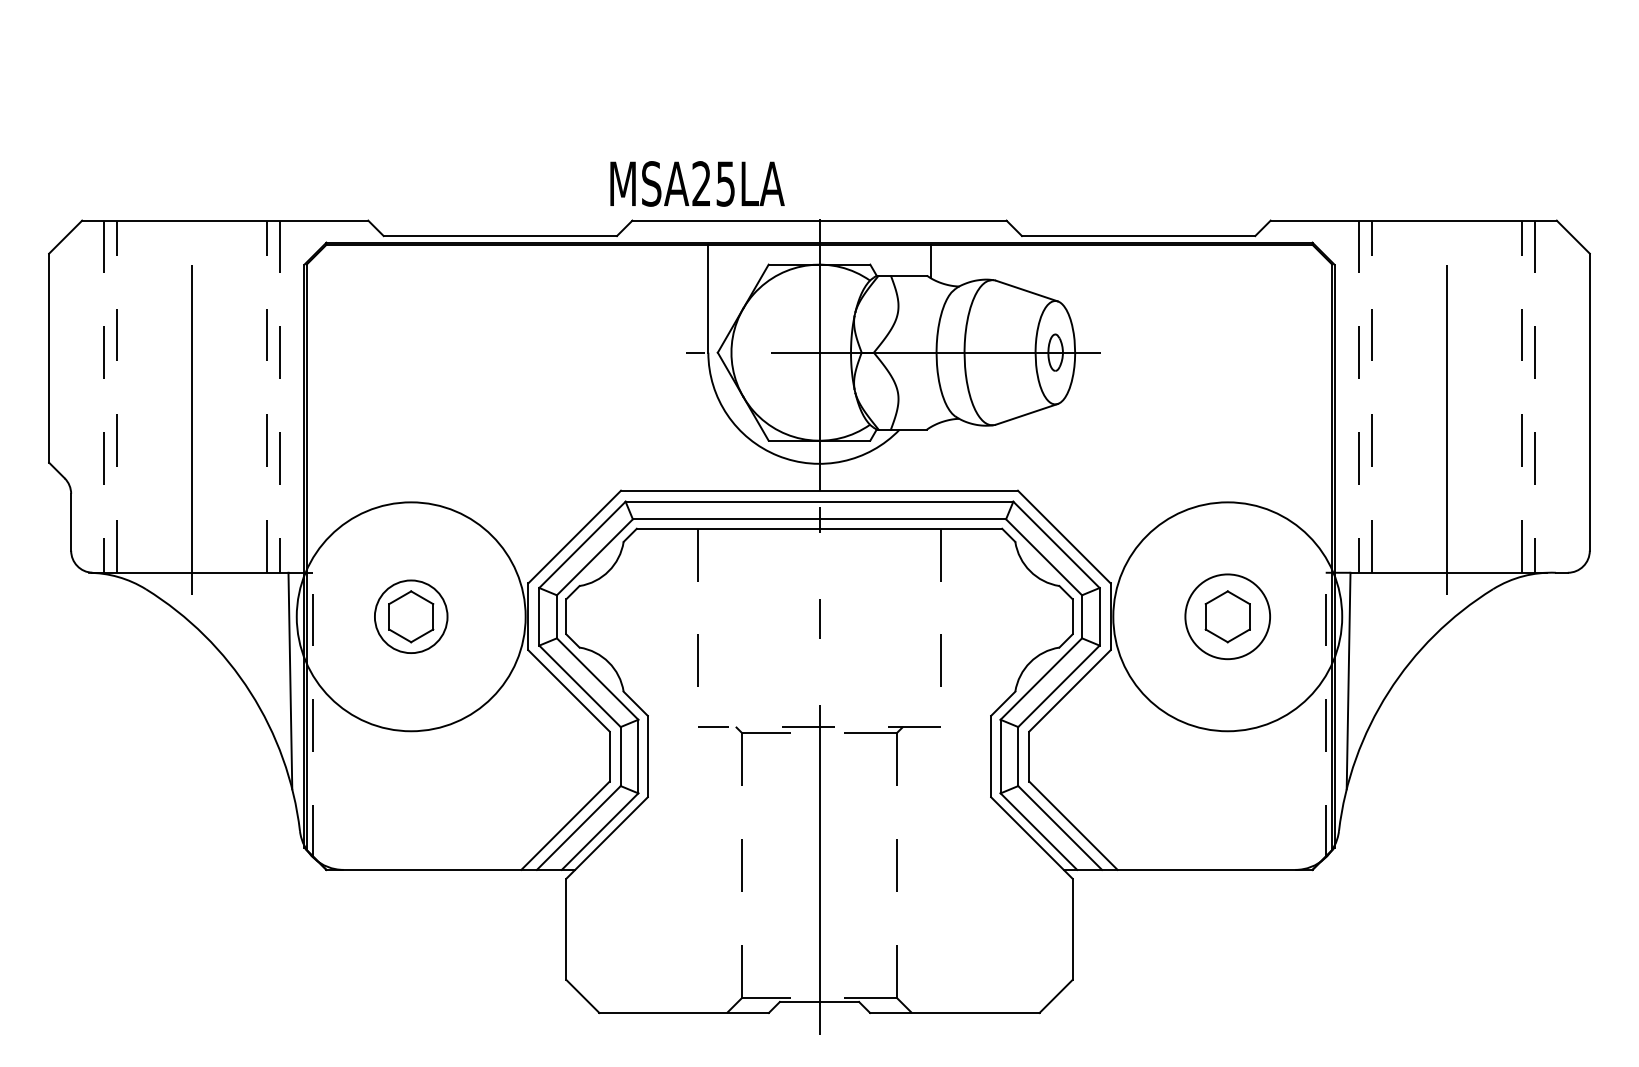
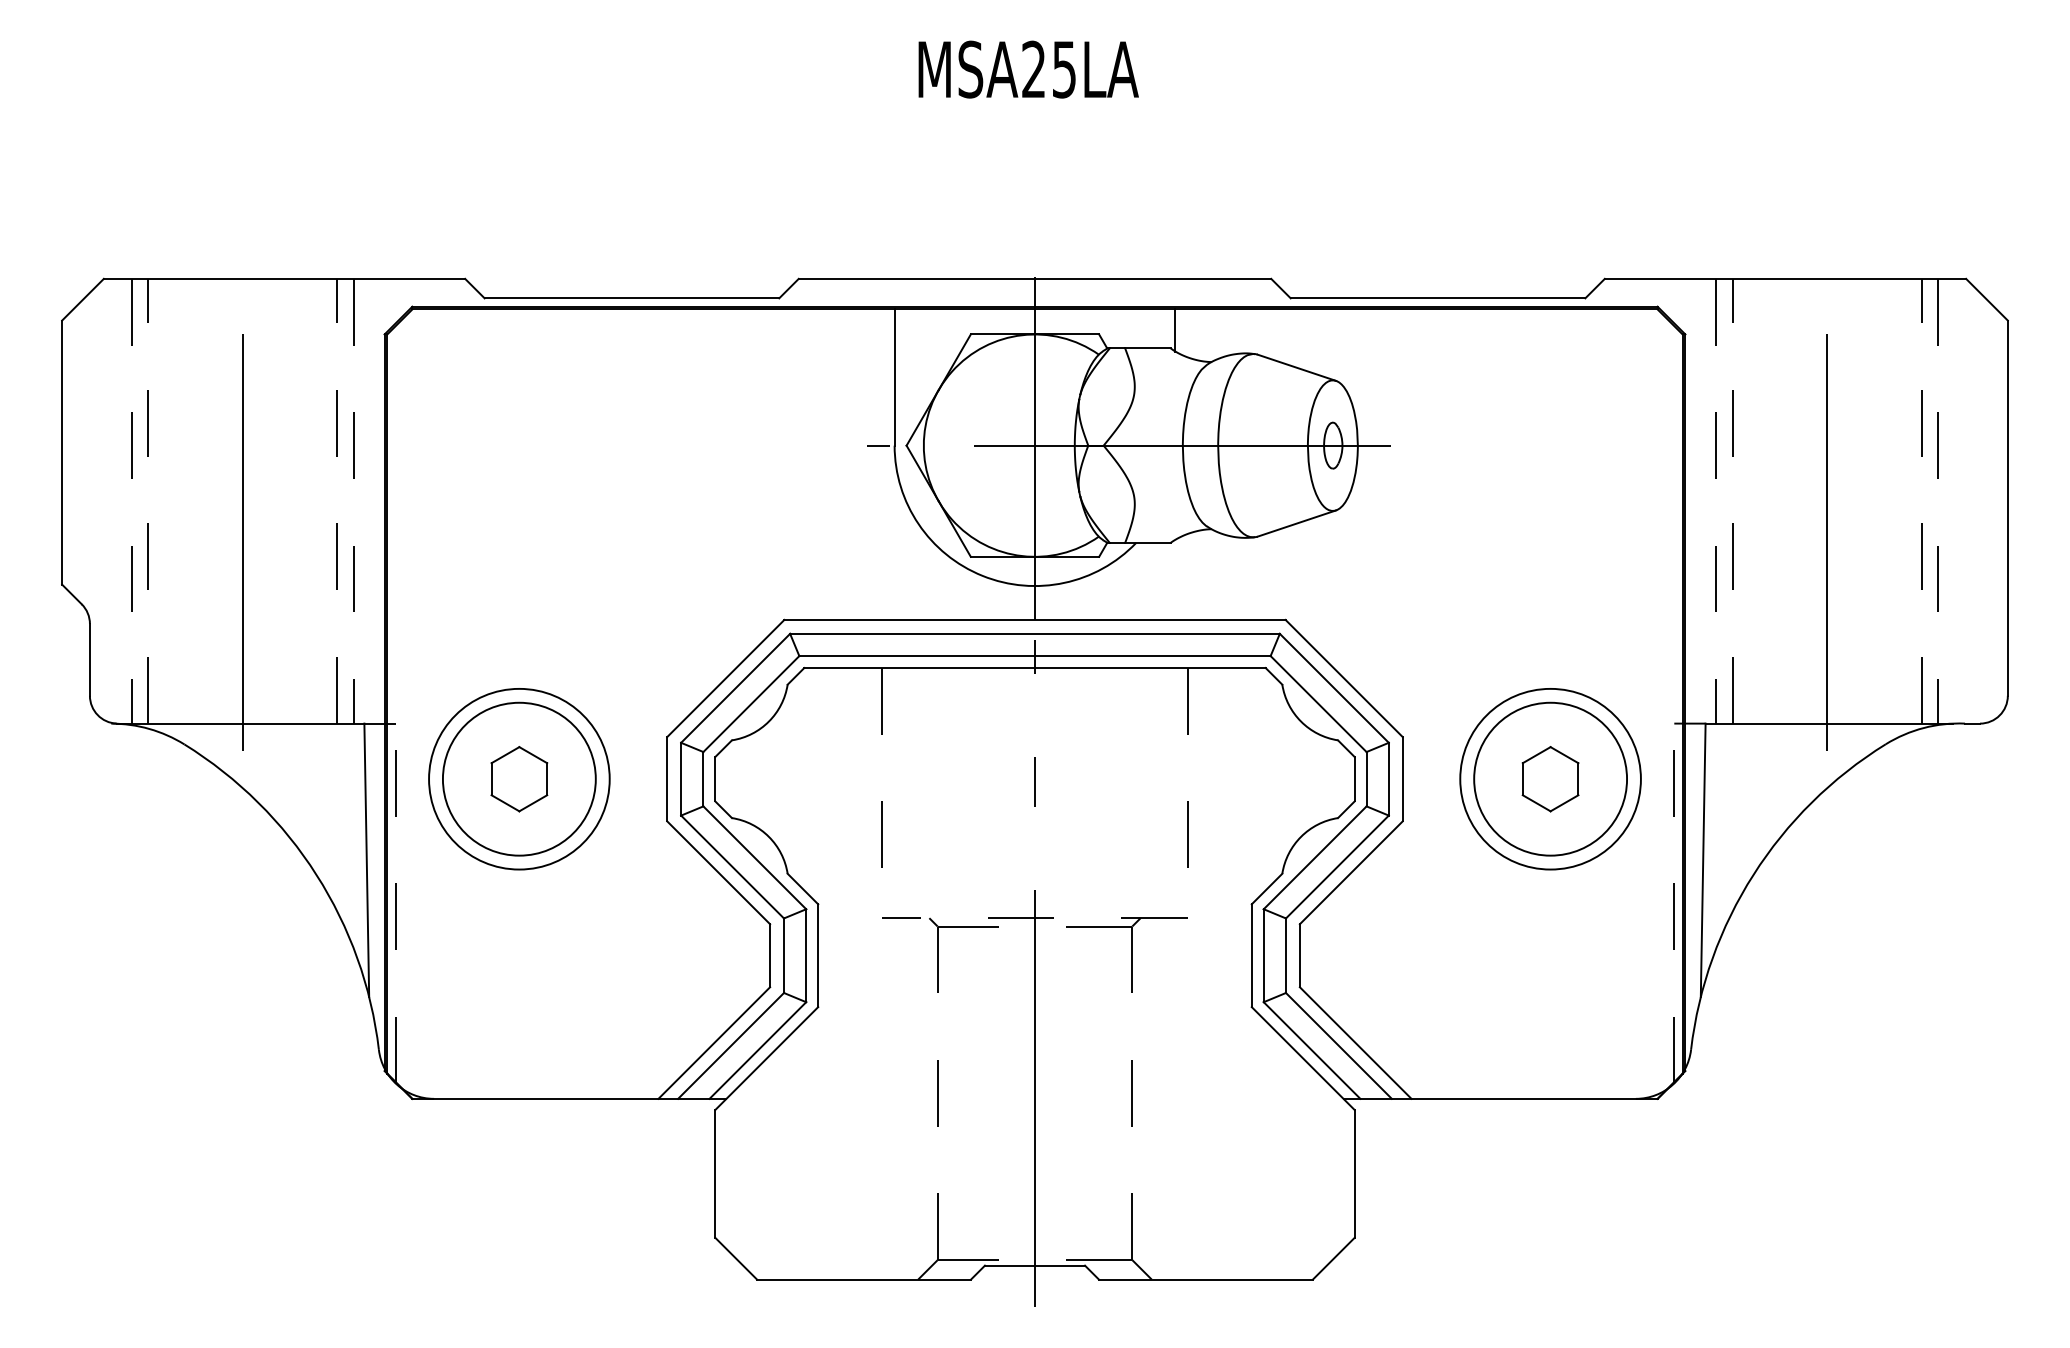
text: (697, 183) -> (1028, 69), moved
circle: (410, 616) -> (518, 778), size x0.62
circle: (410, 616) -> (518, 778), size x1.67
circle: (1227, 616) -> (1550, 778), size x0.62
circle: (1227, 616) -> (1550, 778), size x1.43

